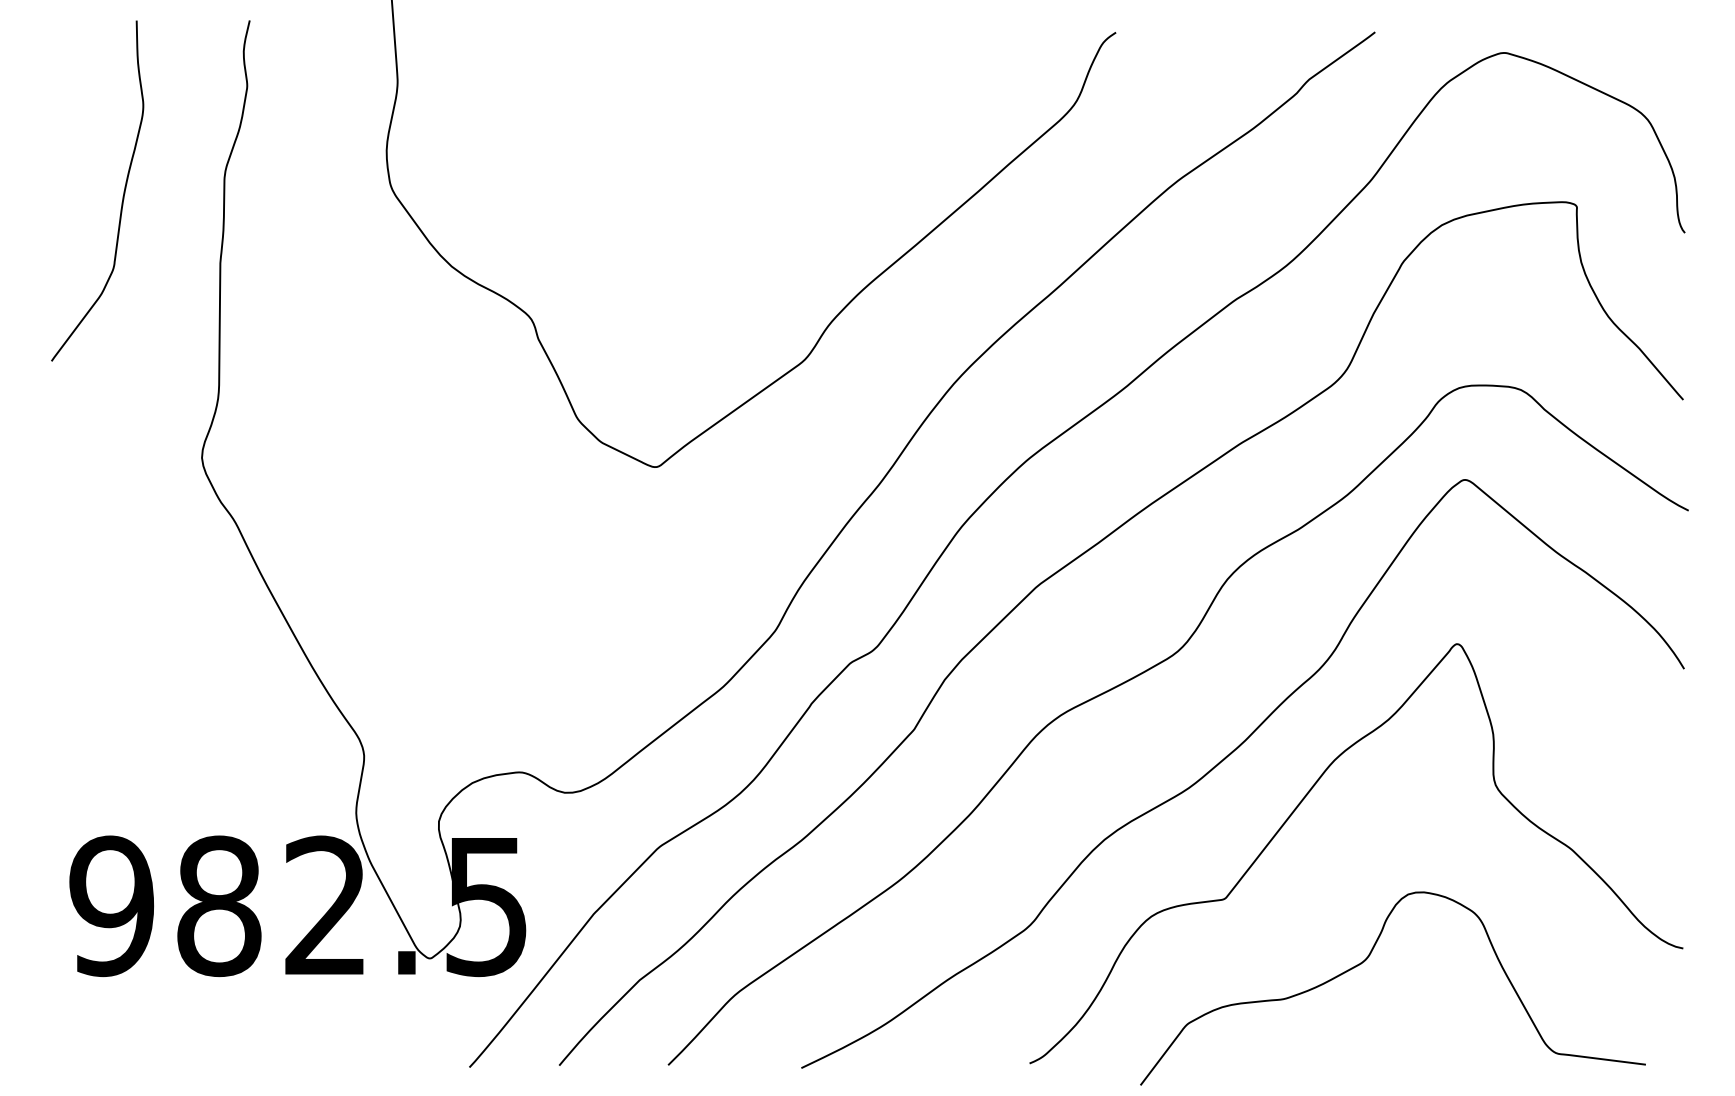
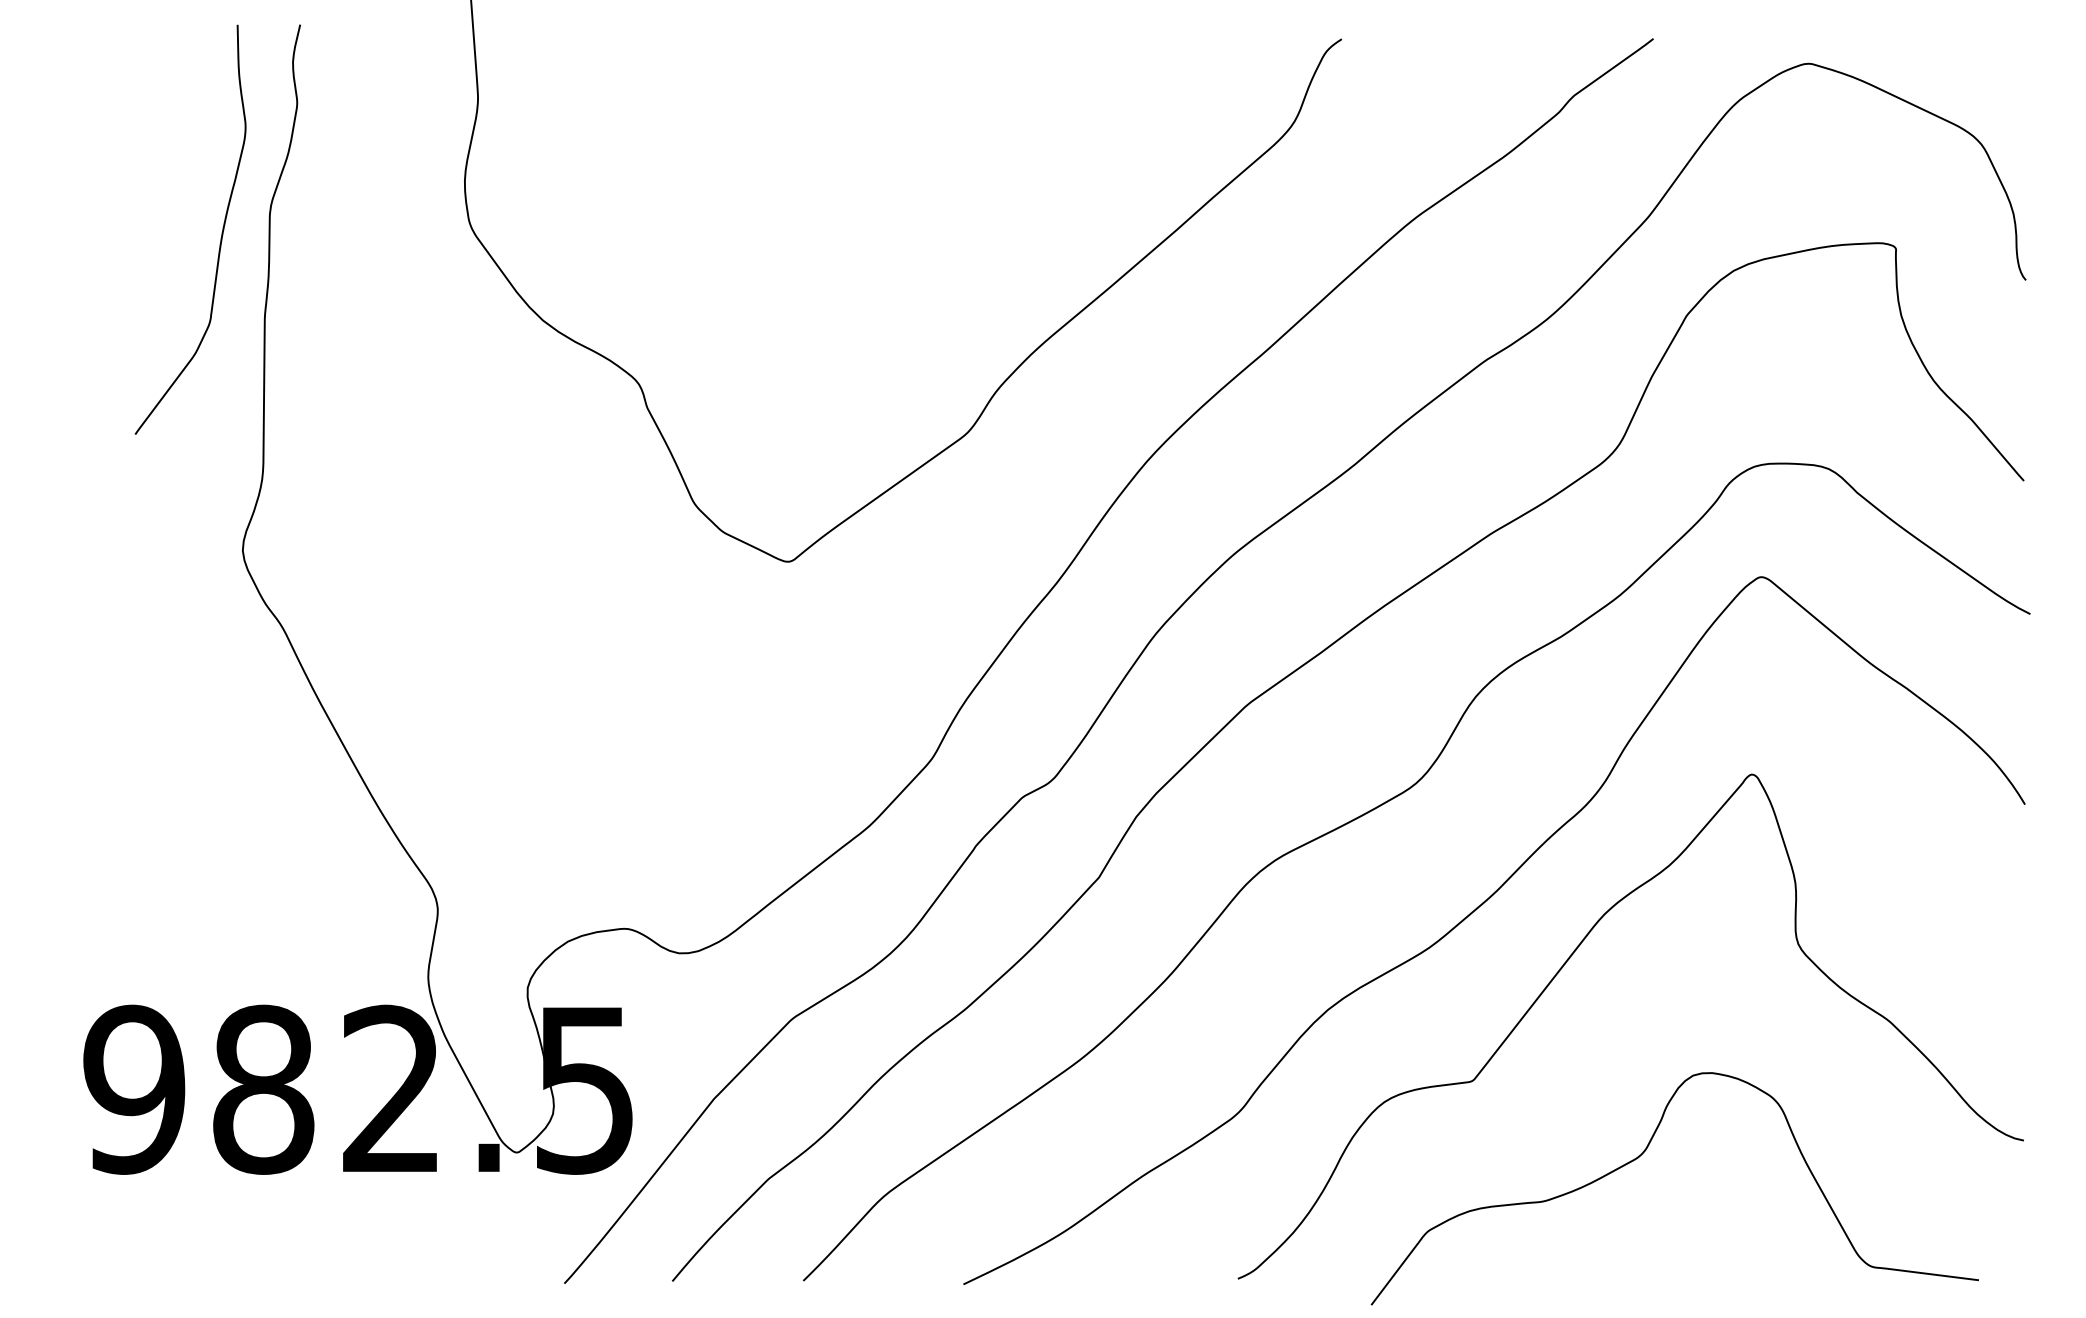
curve: (122, 196) -> (220, 236), moved

